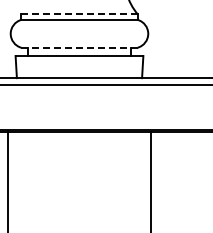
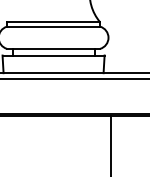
line: (79, 14) -> (53, 22), dashed -> solid
line: (79, 47) -> (53, 48), dashed -> solid

